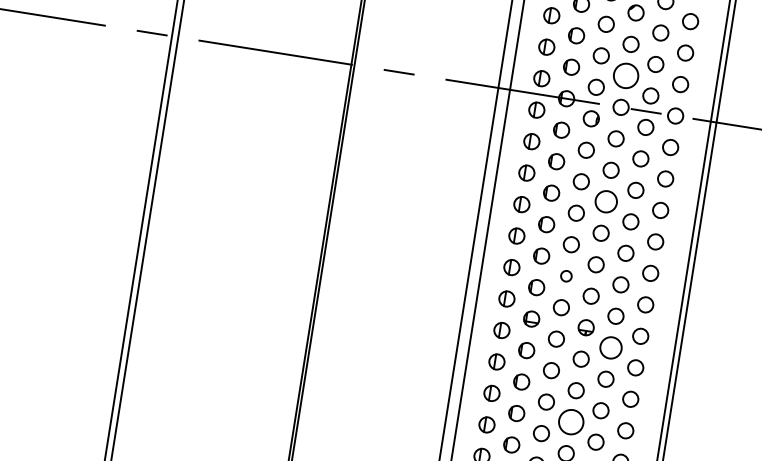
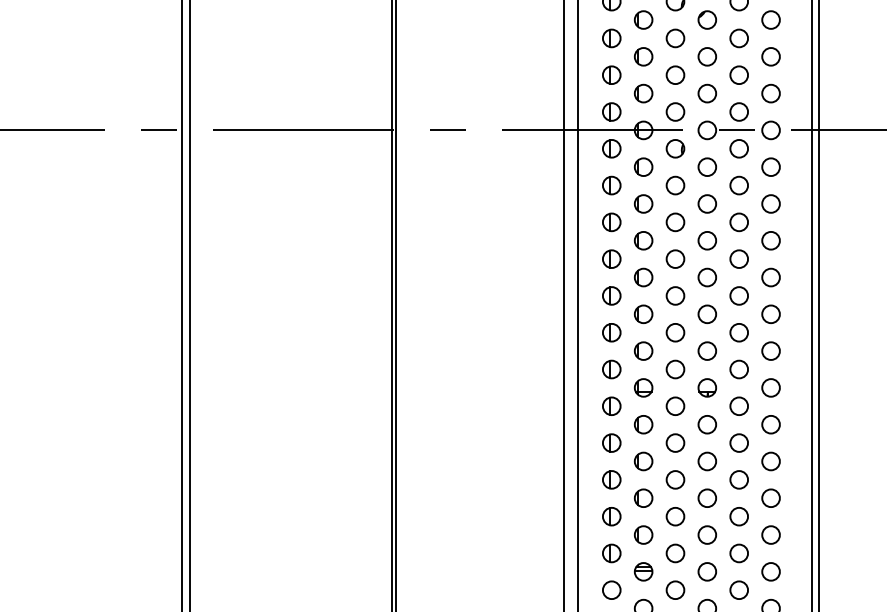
circle: (626, 75) -> (707, 93), size x0.62
circle: (605, 201) -> (706, 240), size x0.71
circle: (566, 276) -> (675, 332), size x1.43
circle: (610, 347) -> (738, 405), size x0.71
circle: (571, 422) -> (707, 498), size x0.62

